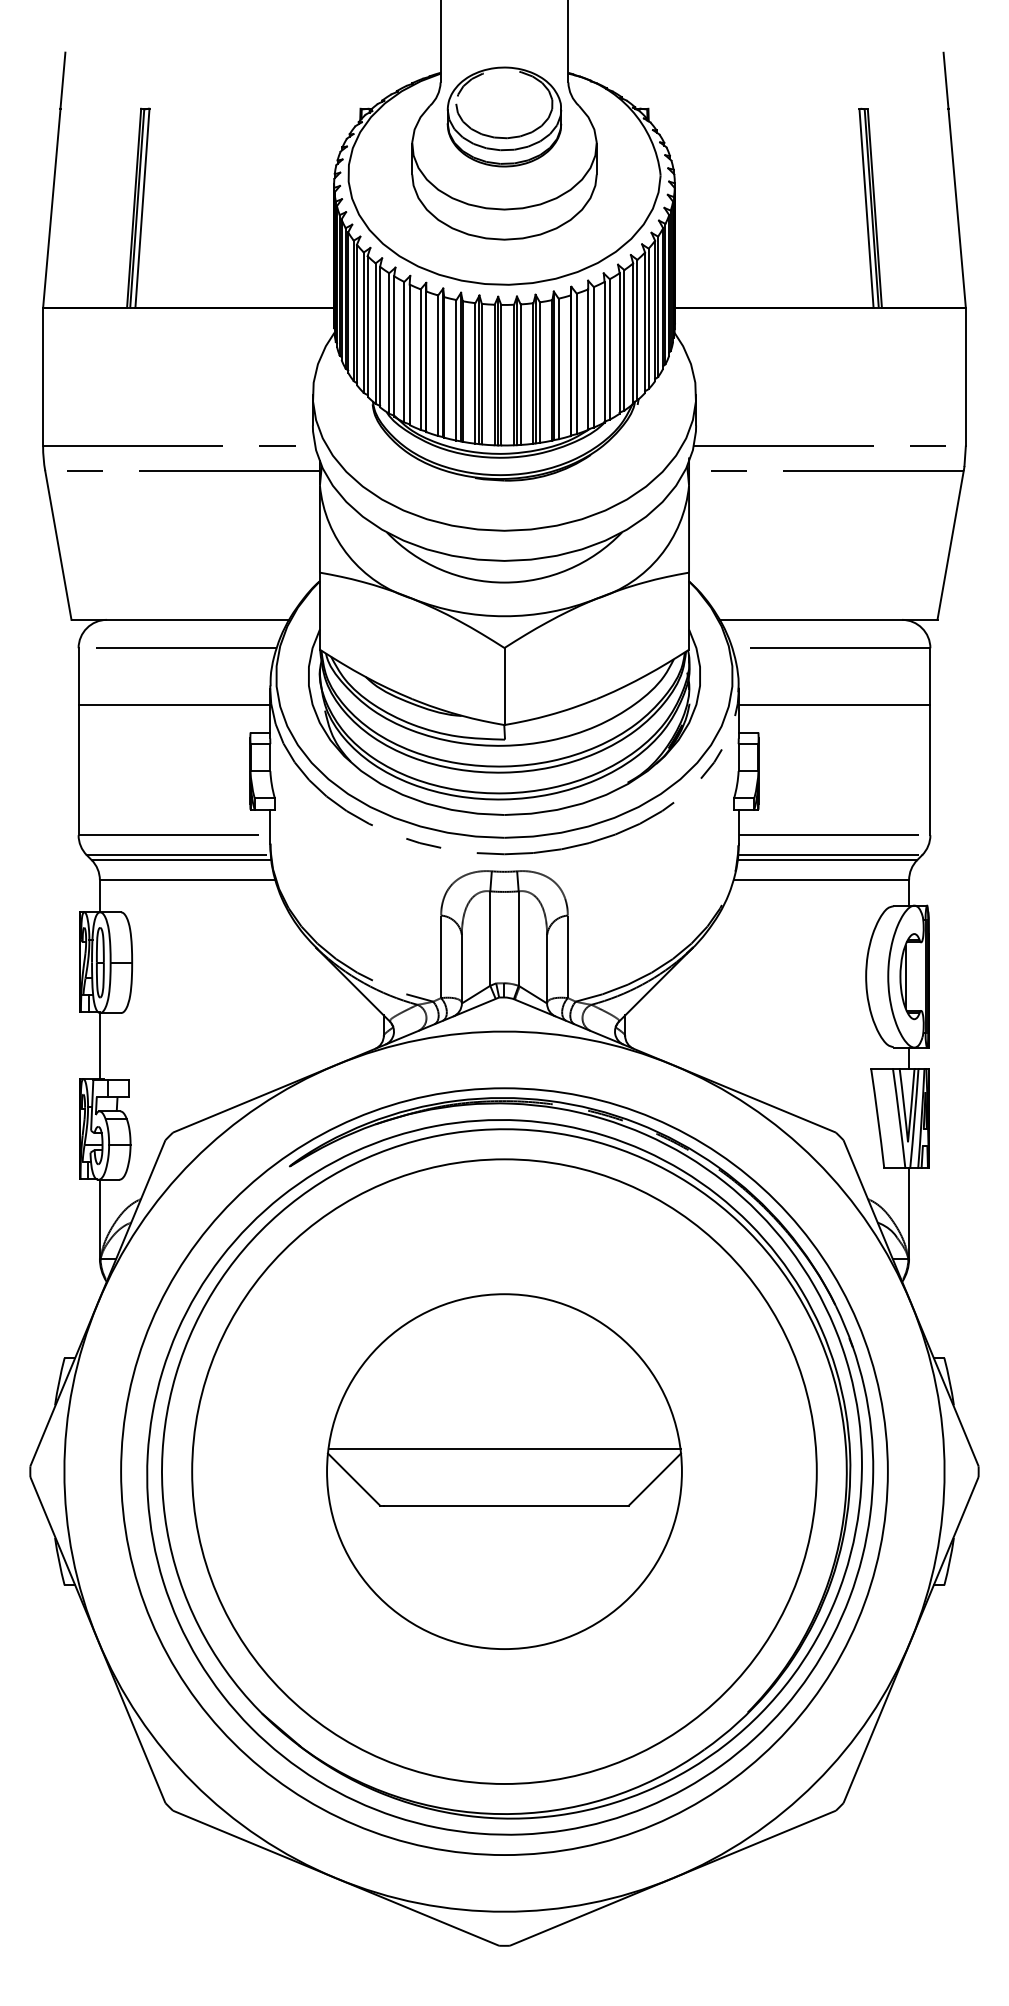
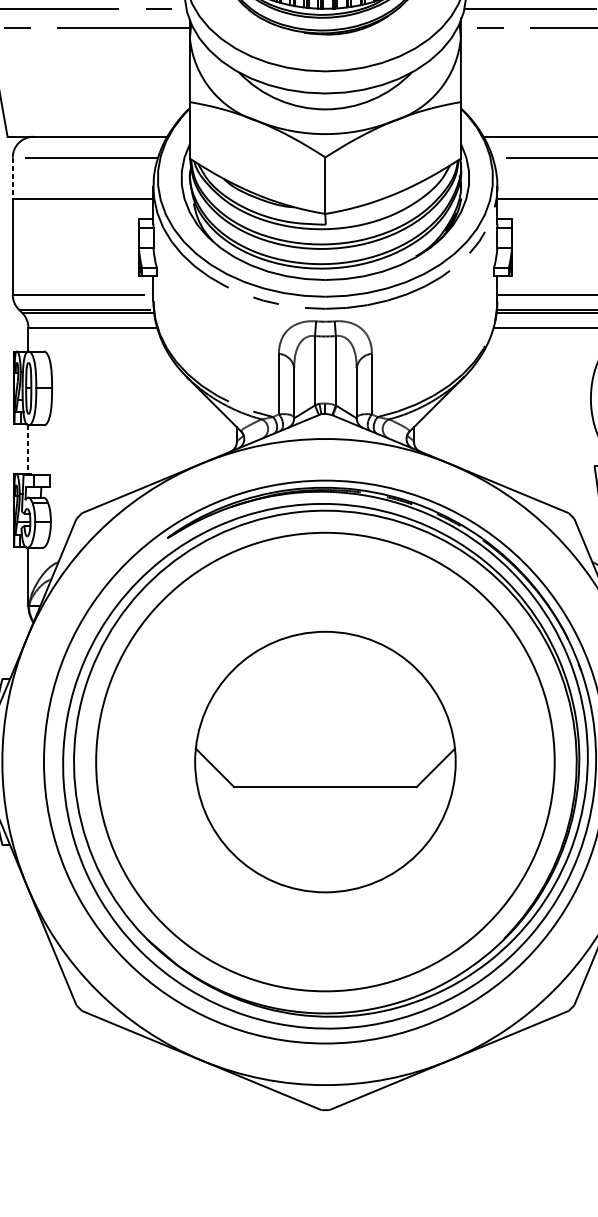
line: (78, 677) -> (12, 179), solid -> dashed
line: (99, 1045) -> (28, 449), solid -> dashed
line: (504, 1448) -> (325, 745), removed

